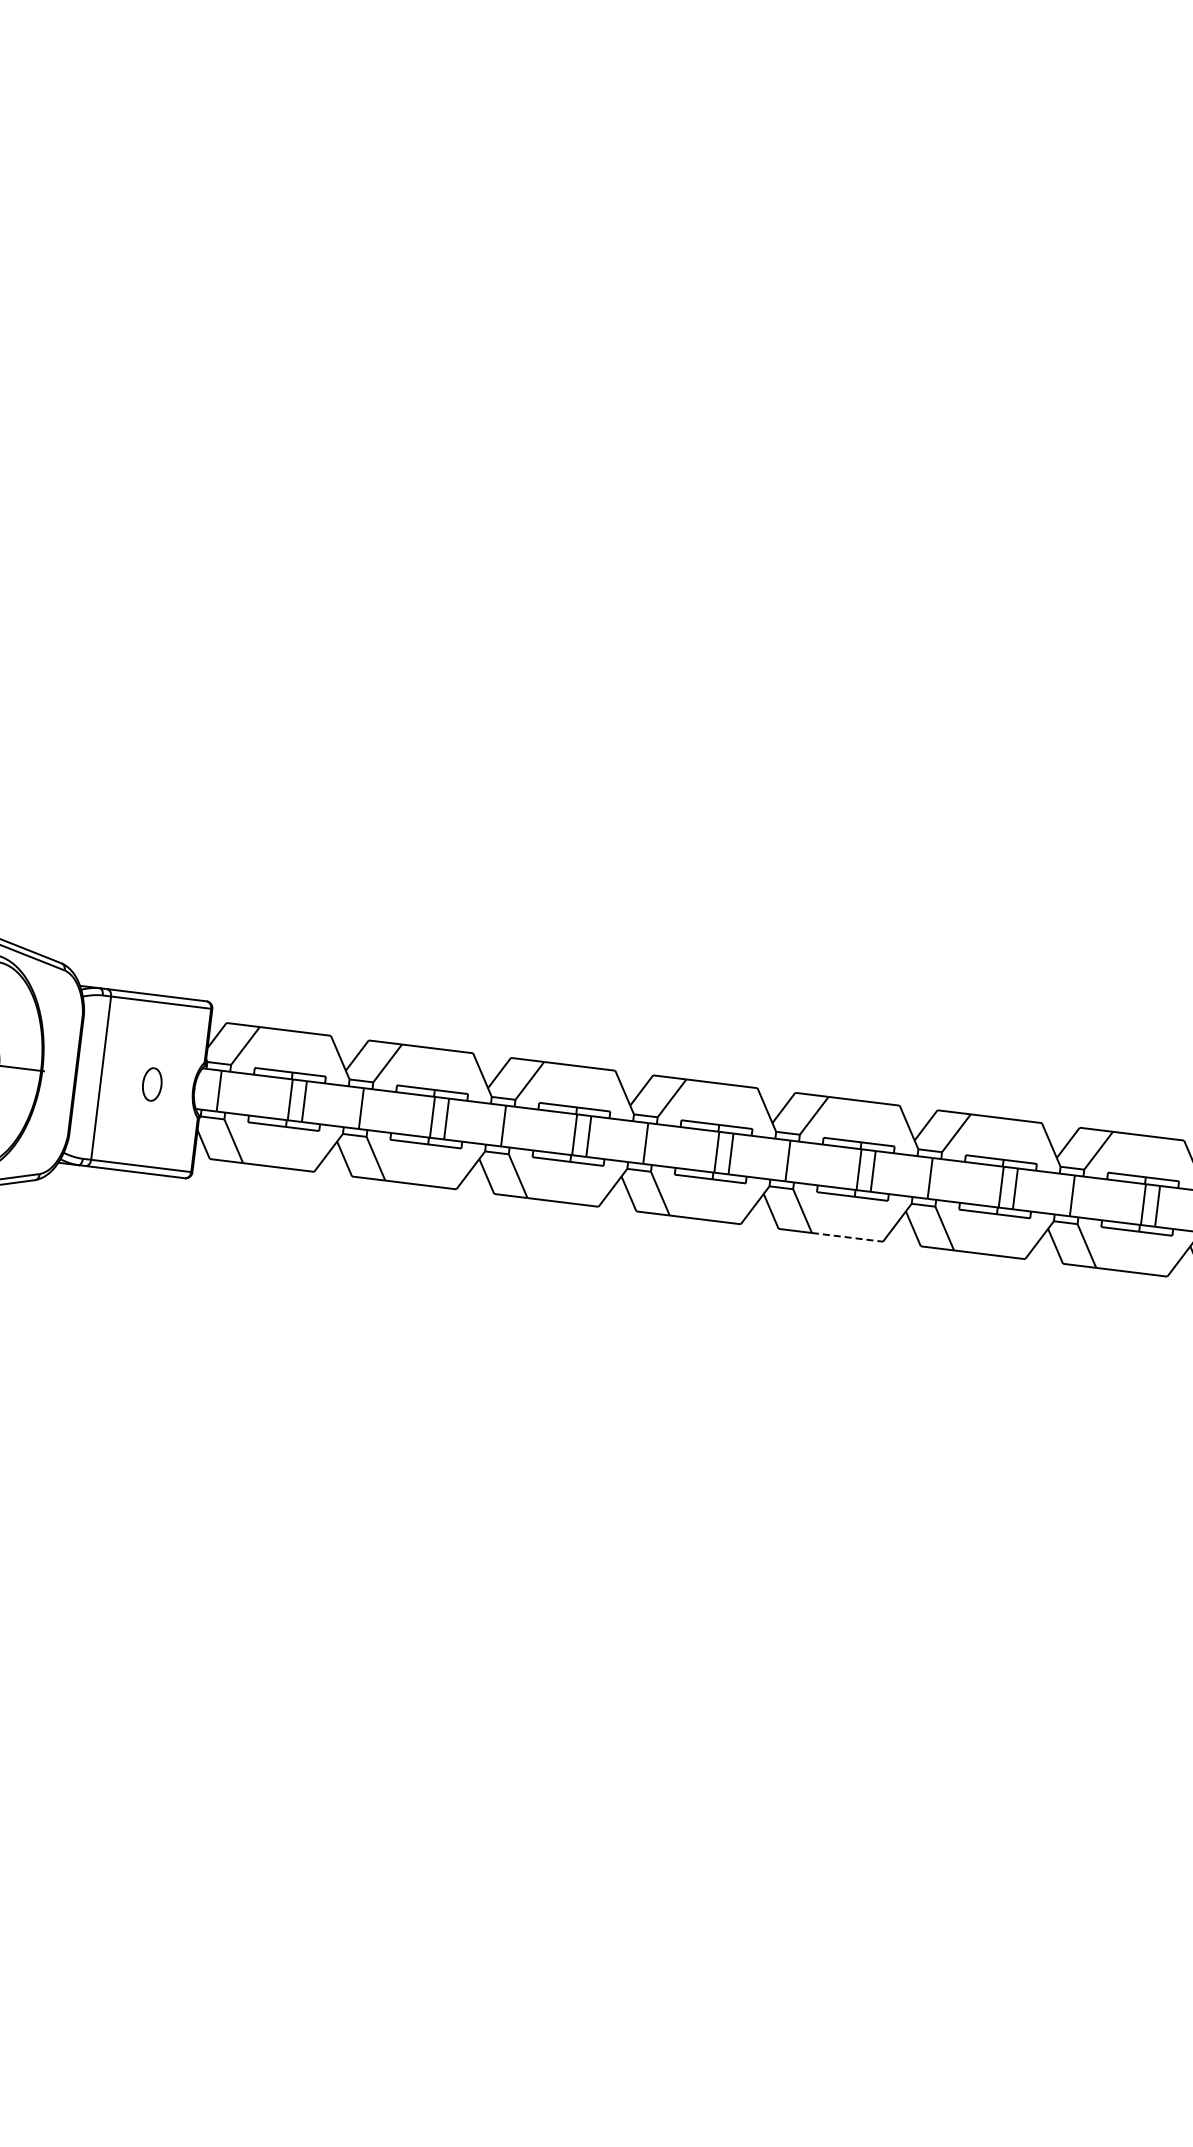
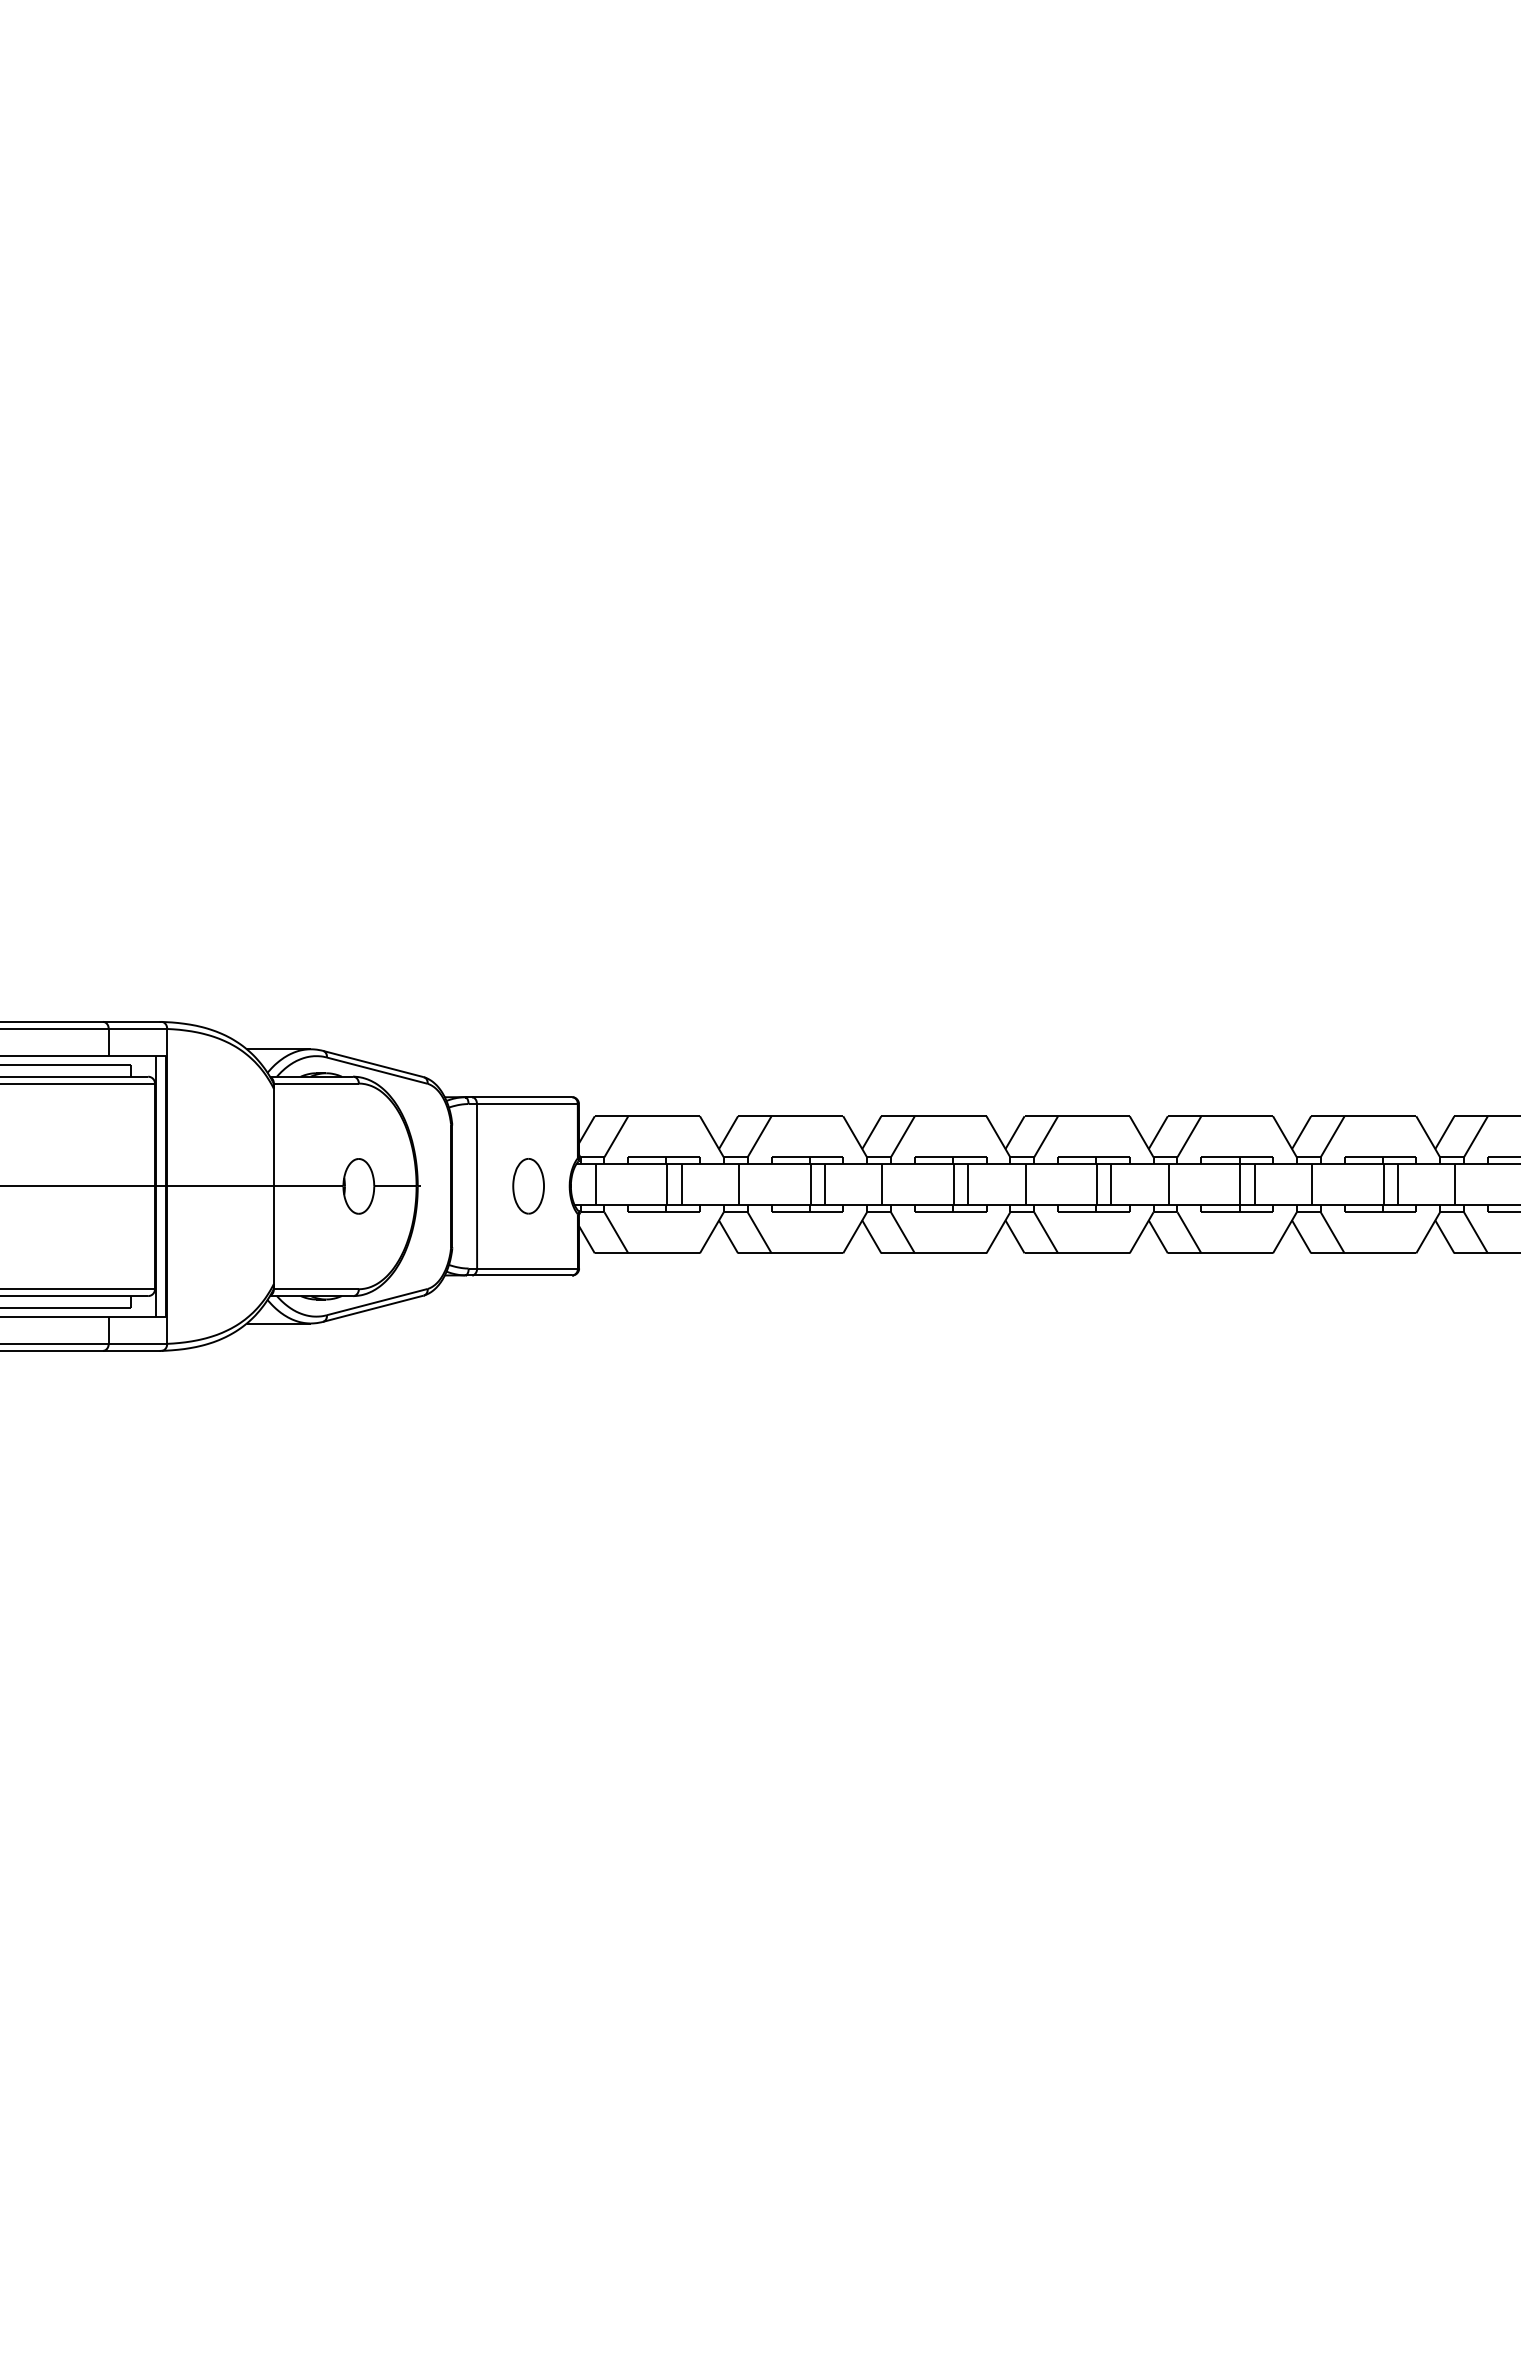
part: (152, 1084) -> (528, 1186), size x1.67
line: (847, 1237) -> (1237, 1253), dashed -> solid

